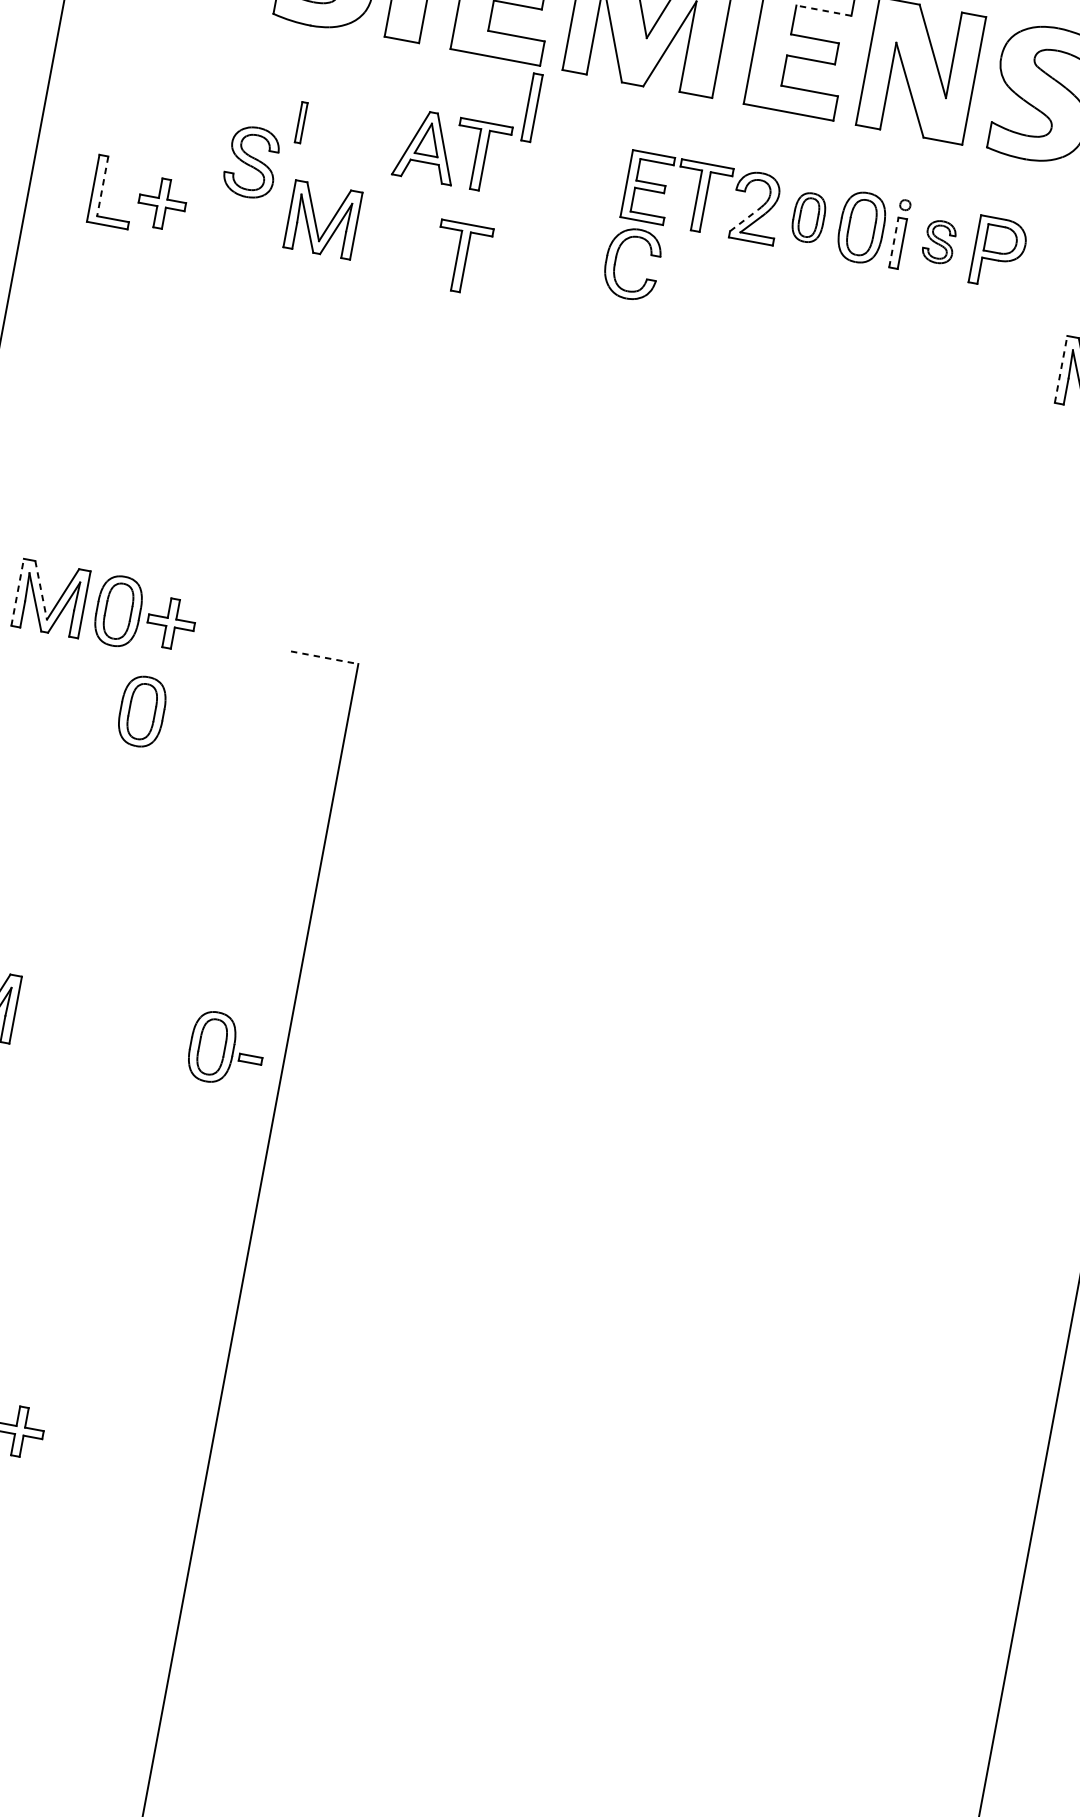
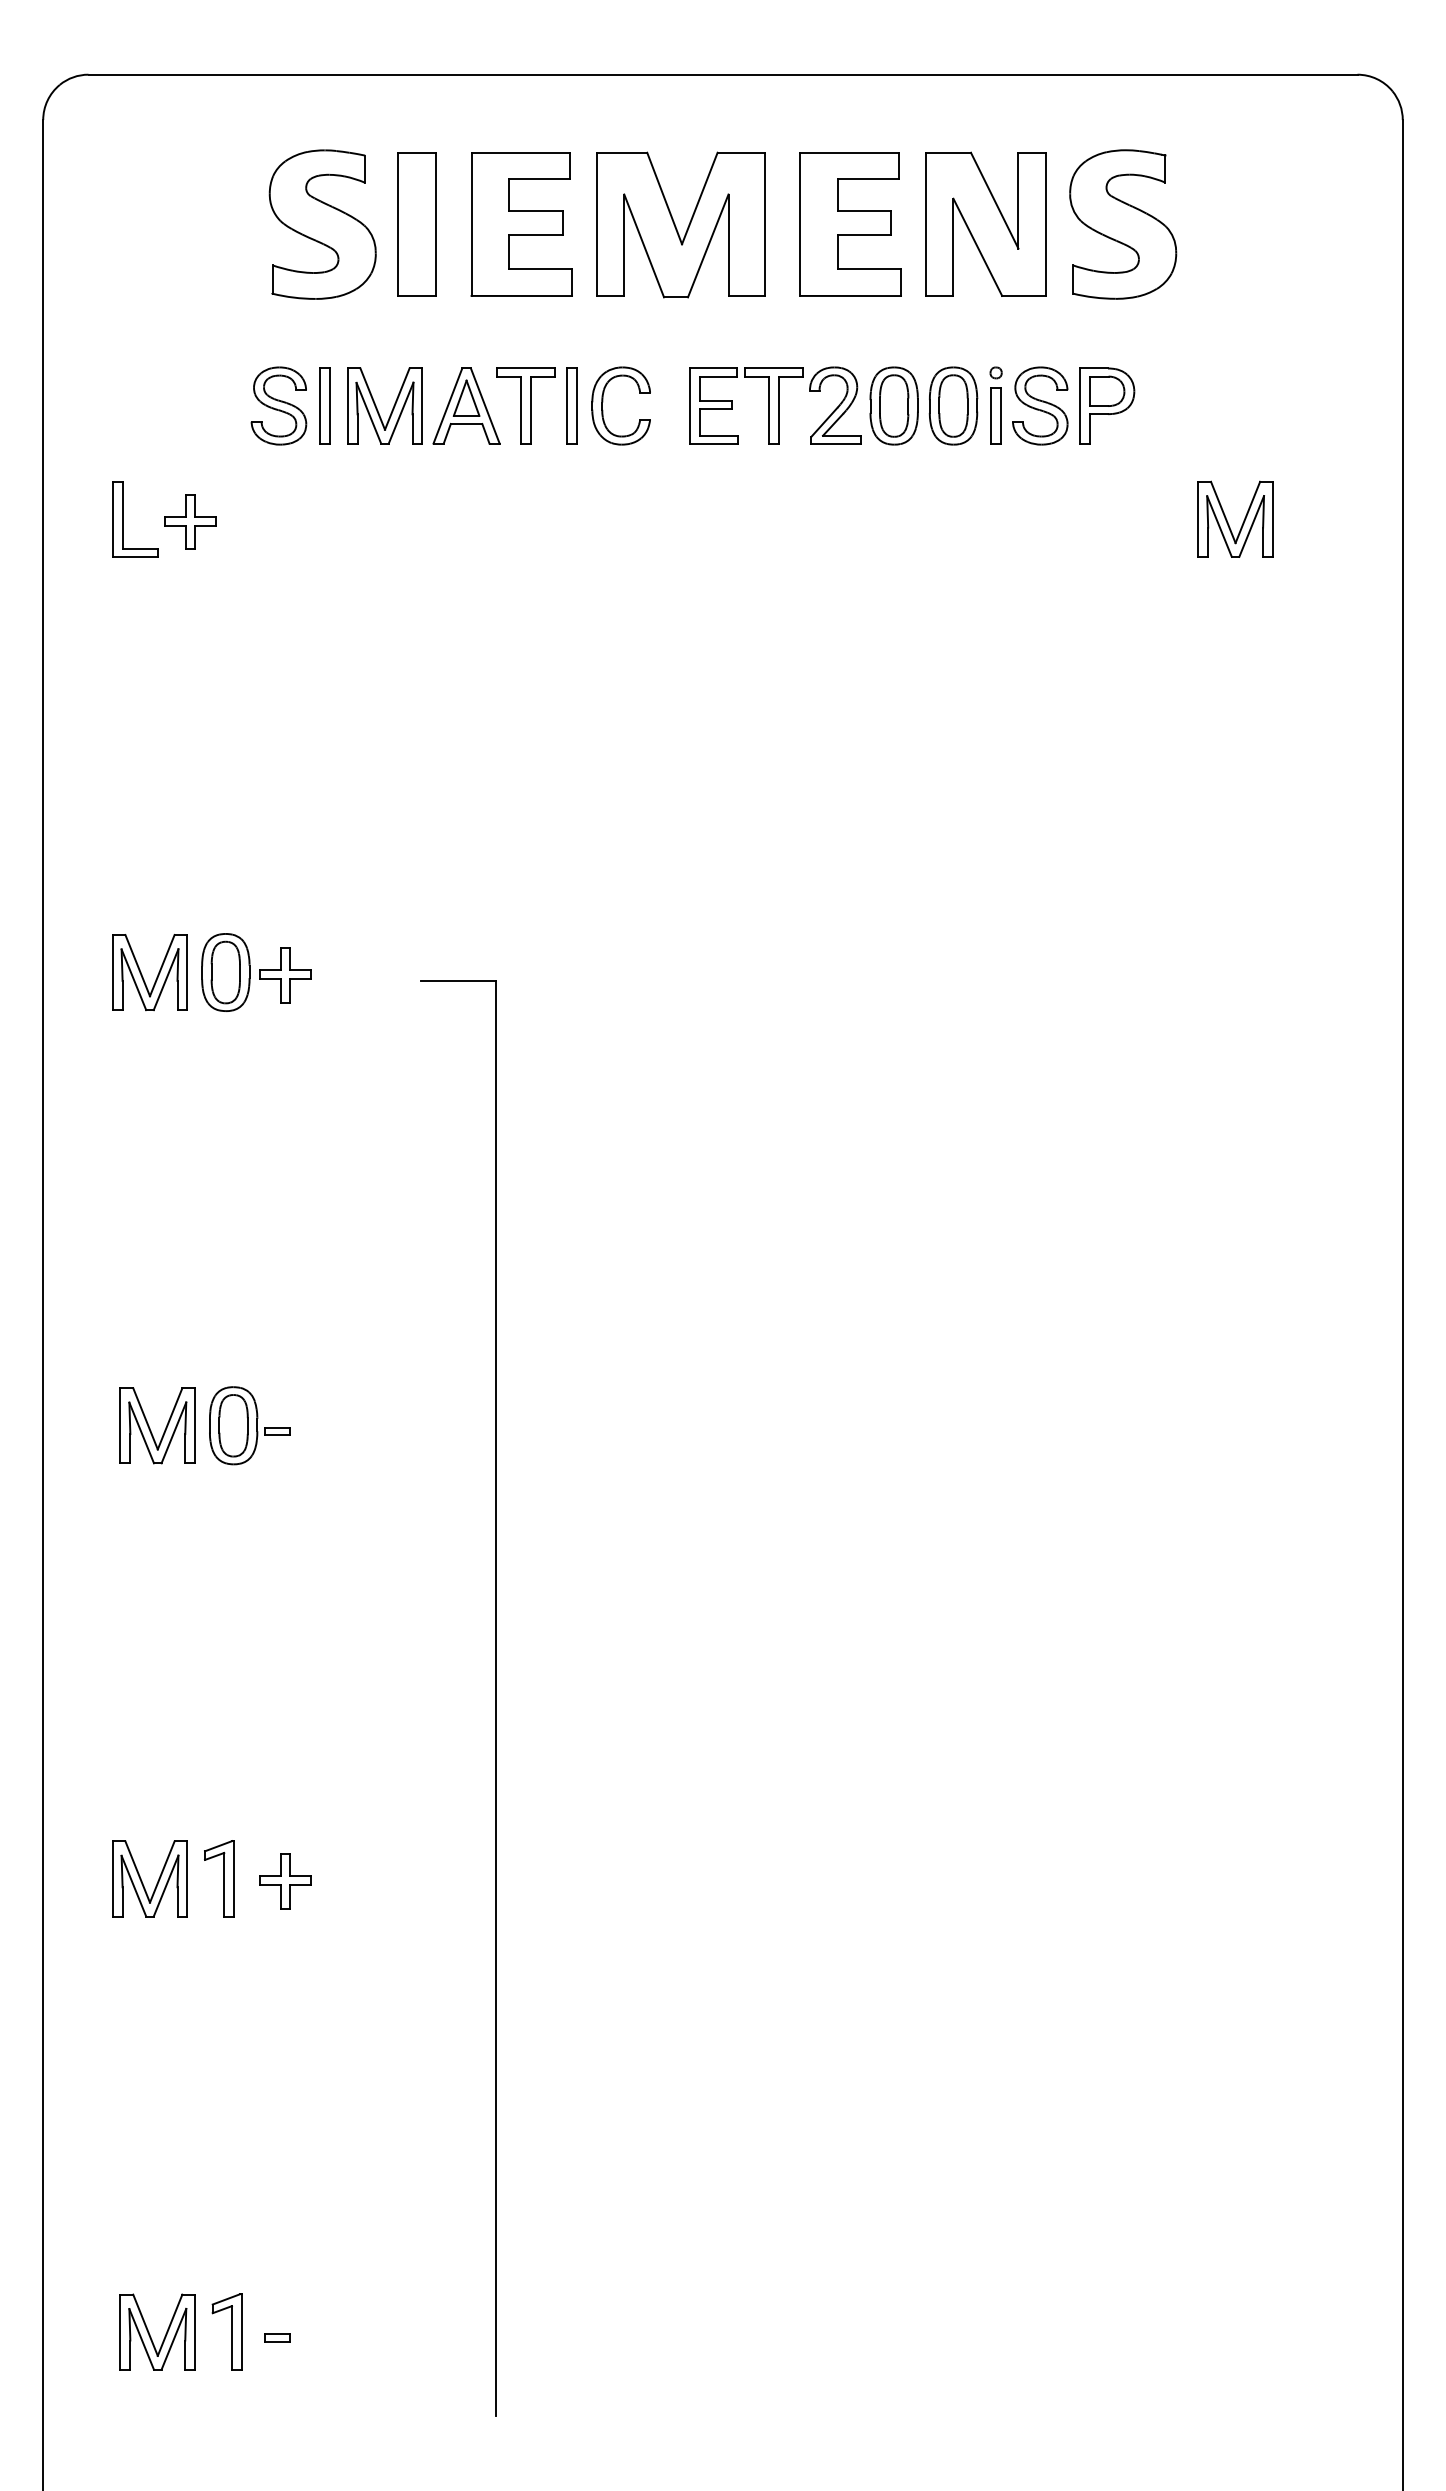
line: (823, 10) -> (868, 178), dashed -> solid
part: (531, 107) -> (571, 405), moved
part: (301, 122) -> (324, 405), size x1.67
part: (251, 161) -> (278, 405), moved
line: (102, 186) -> (122, 515), dashed -> solid
part: (808, 217) -> (893, 405), size x1.43
part: (316, 219) -> (377, 407), moved
line: (744, 219) -> (824, 421), dashed -> solid
part: (939, 241) -> (1040, 405), size x1.67
line: (894, 242) -> (991, 415), dashed -> solid
part: (461, 257) -> (525, 519), removed
part: (617, 257) -> (603, 402), moved
line: (1061, 369) -> (1198, 519), dashed -> solid
line: (40, 591) -> (137, 966), dashed -> solid
line: (17, 592) -> (112, 972), dashed -> solid
line: (324, 658) -> (458, 981), dashed -> solid
part: (141, 711) -> (271, 1076), removed
part: (226, 1049) -> (249, 1425), moved

